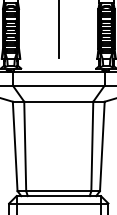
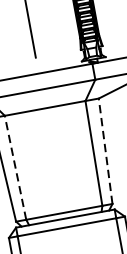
line: (25, 146) -> (15, 167), solid -> dashed
line: (102, 146) -> (105, 151), solid -> dashed

